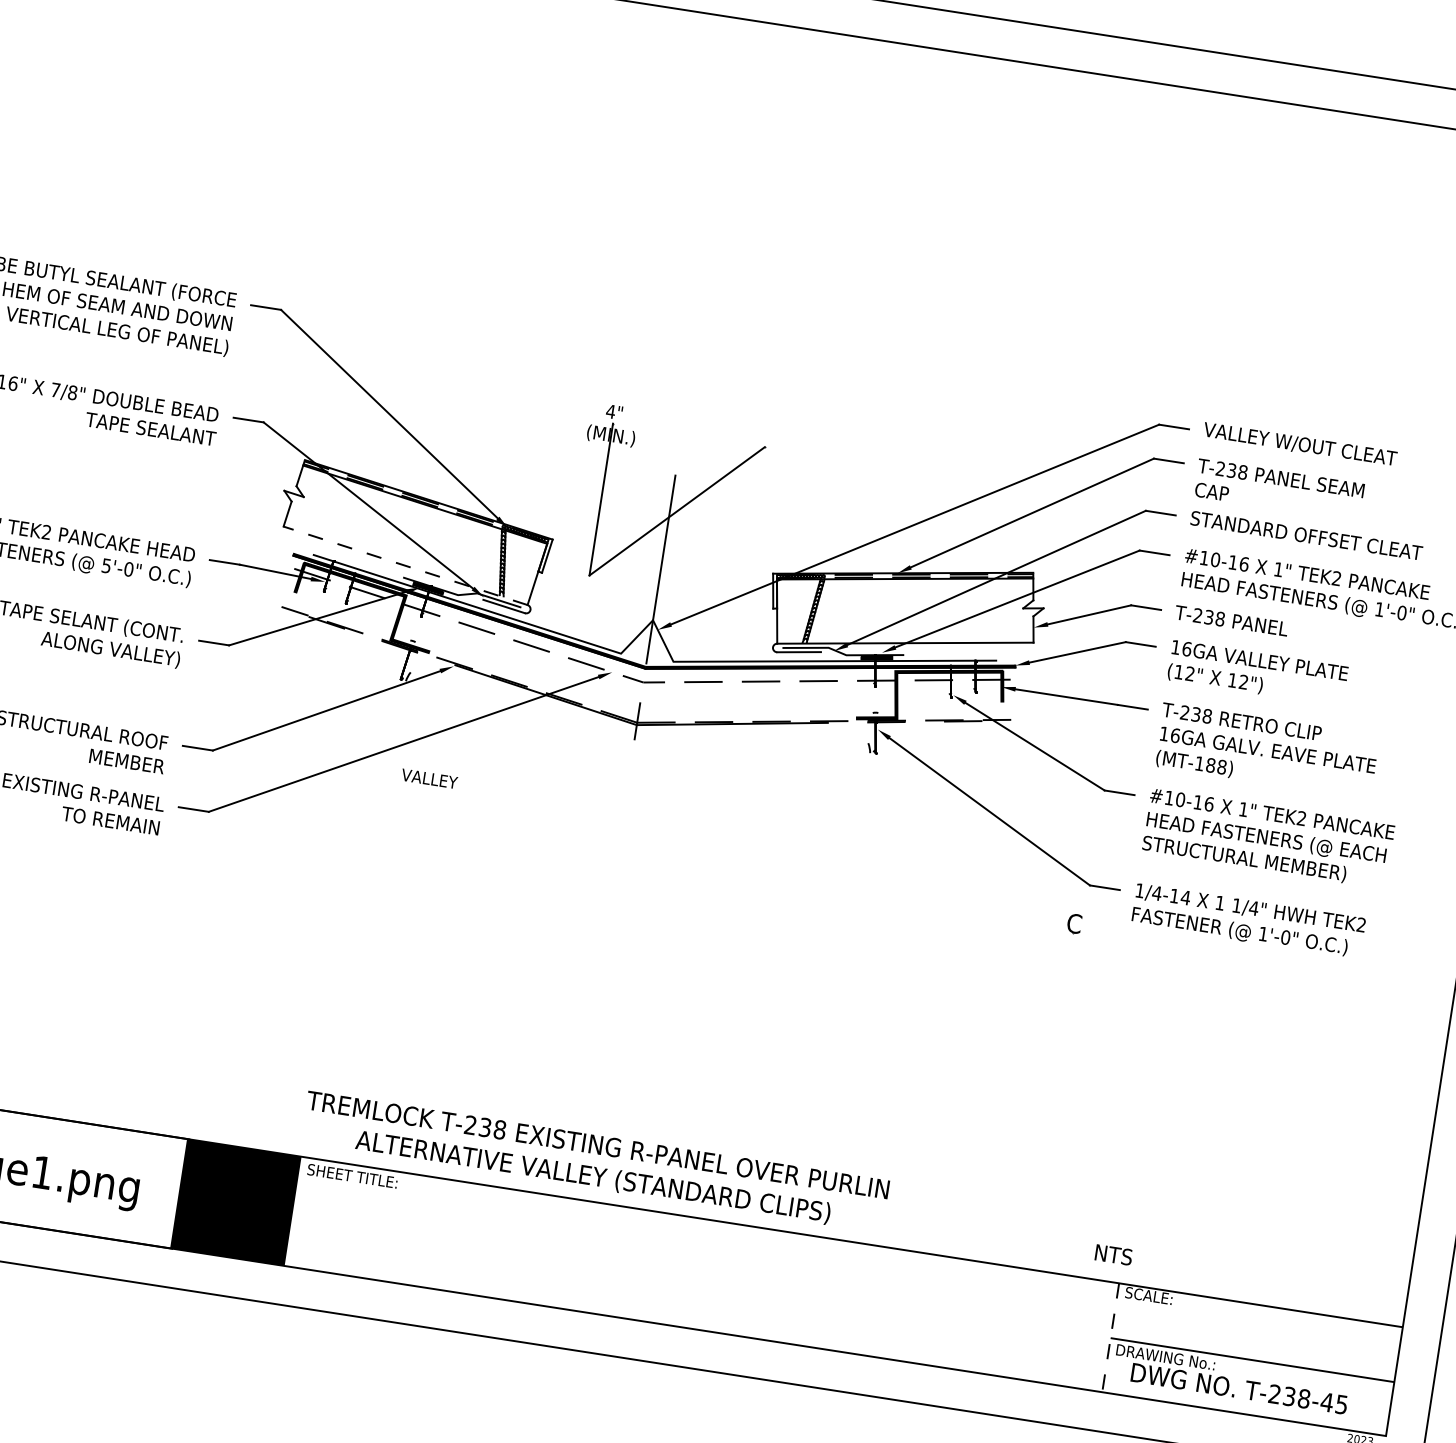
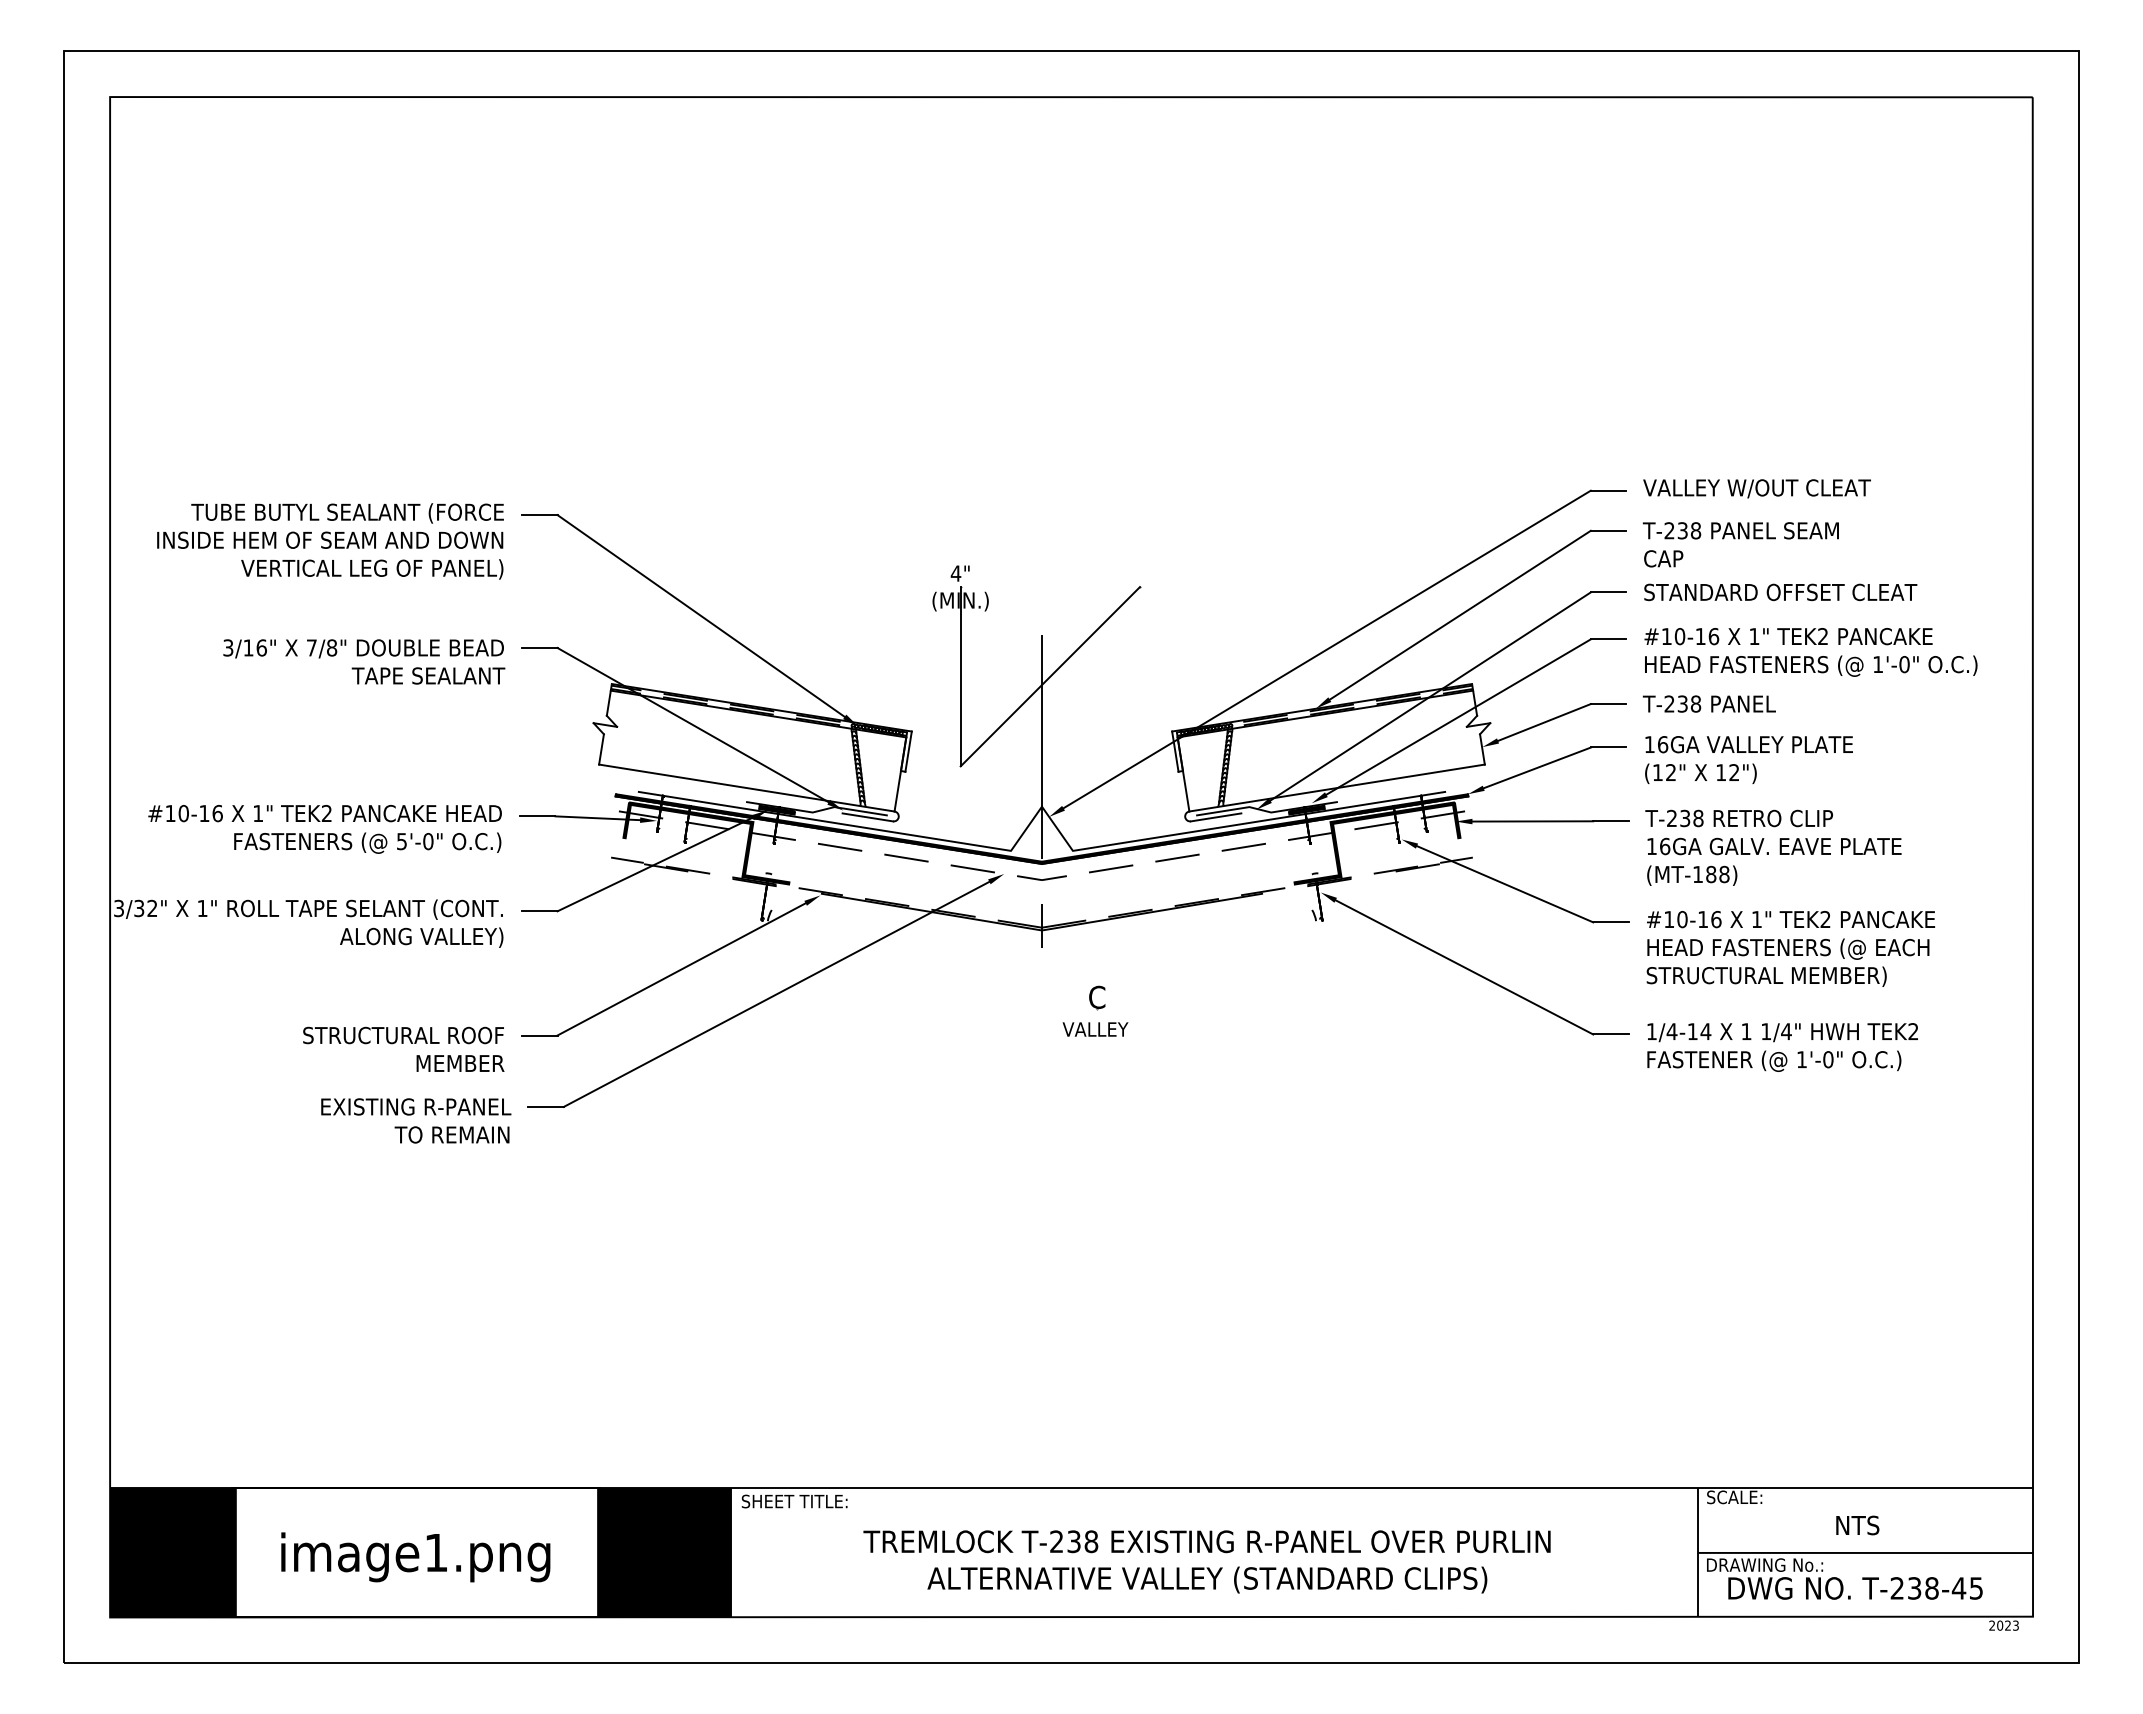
line: (405, 566) -> (746, 788), dashed -> solid
text: (429, 778) -> (1095, 1029), moved
part: (1074, 923) -> (1097, 997), moved
text: (594, 1161) -> (1206, 1561), moved
text: (1113, 1254) -> (1857, 1525), moved
line: (1110, 1337) -> (1697, 1552), dashed -> solid

